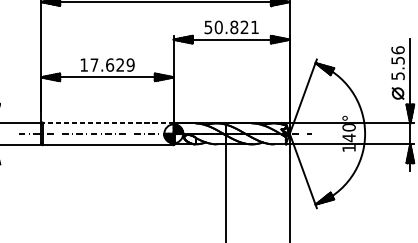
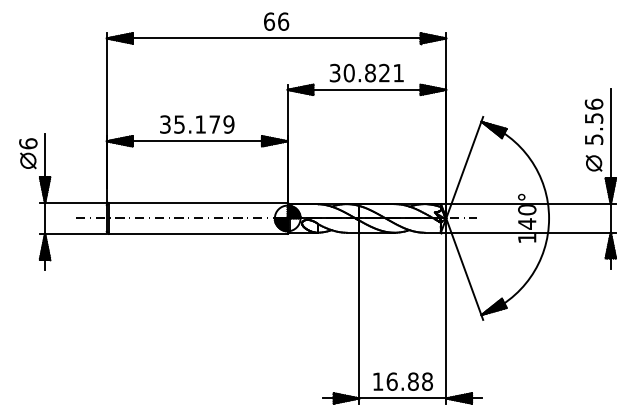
text: (208, 26) -> (335, 72), 50.821 -> 30.821
text: (101, 65) -> (189, 124), 17.629 -> 35.179
line: (107, 122) -> (197, 203), dashed -> solid

